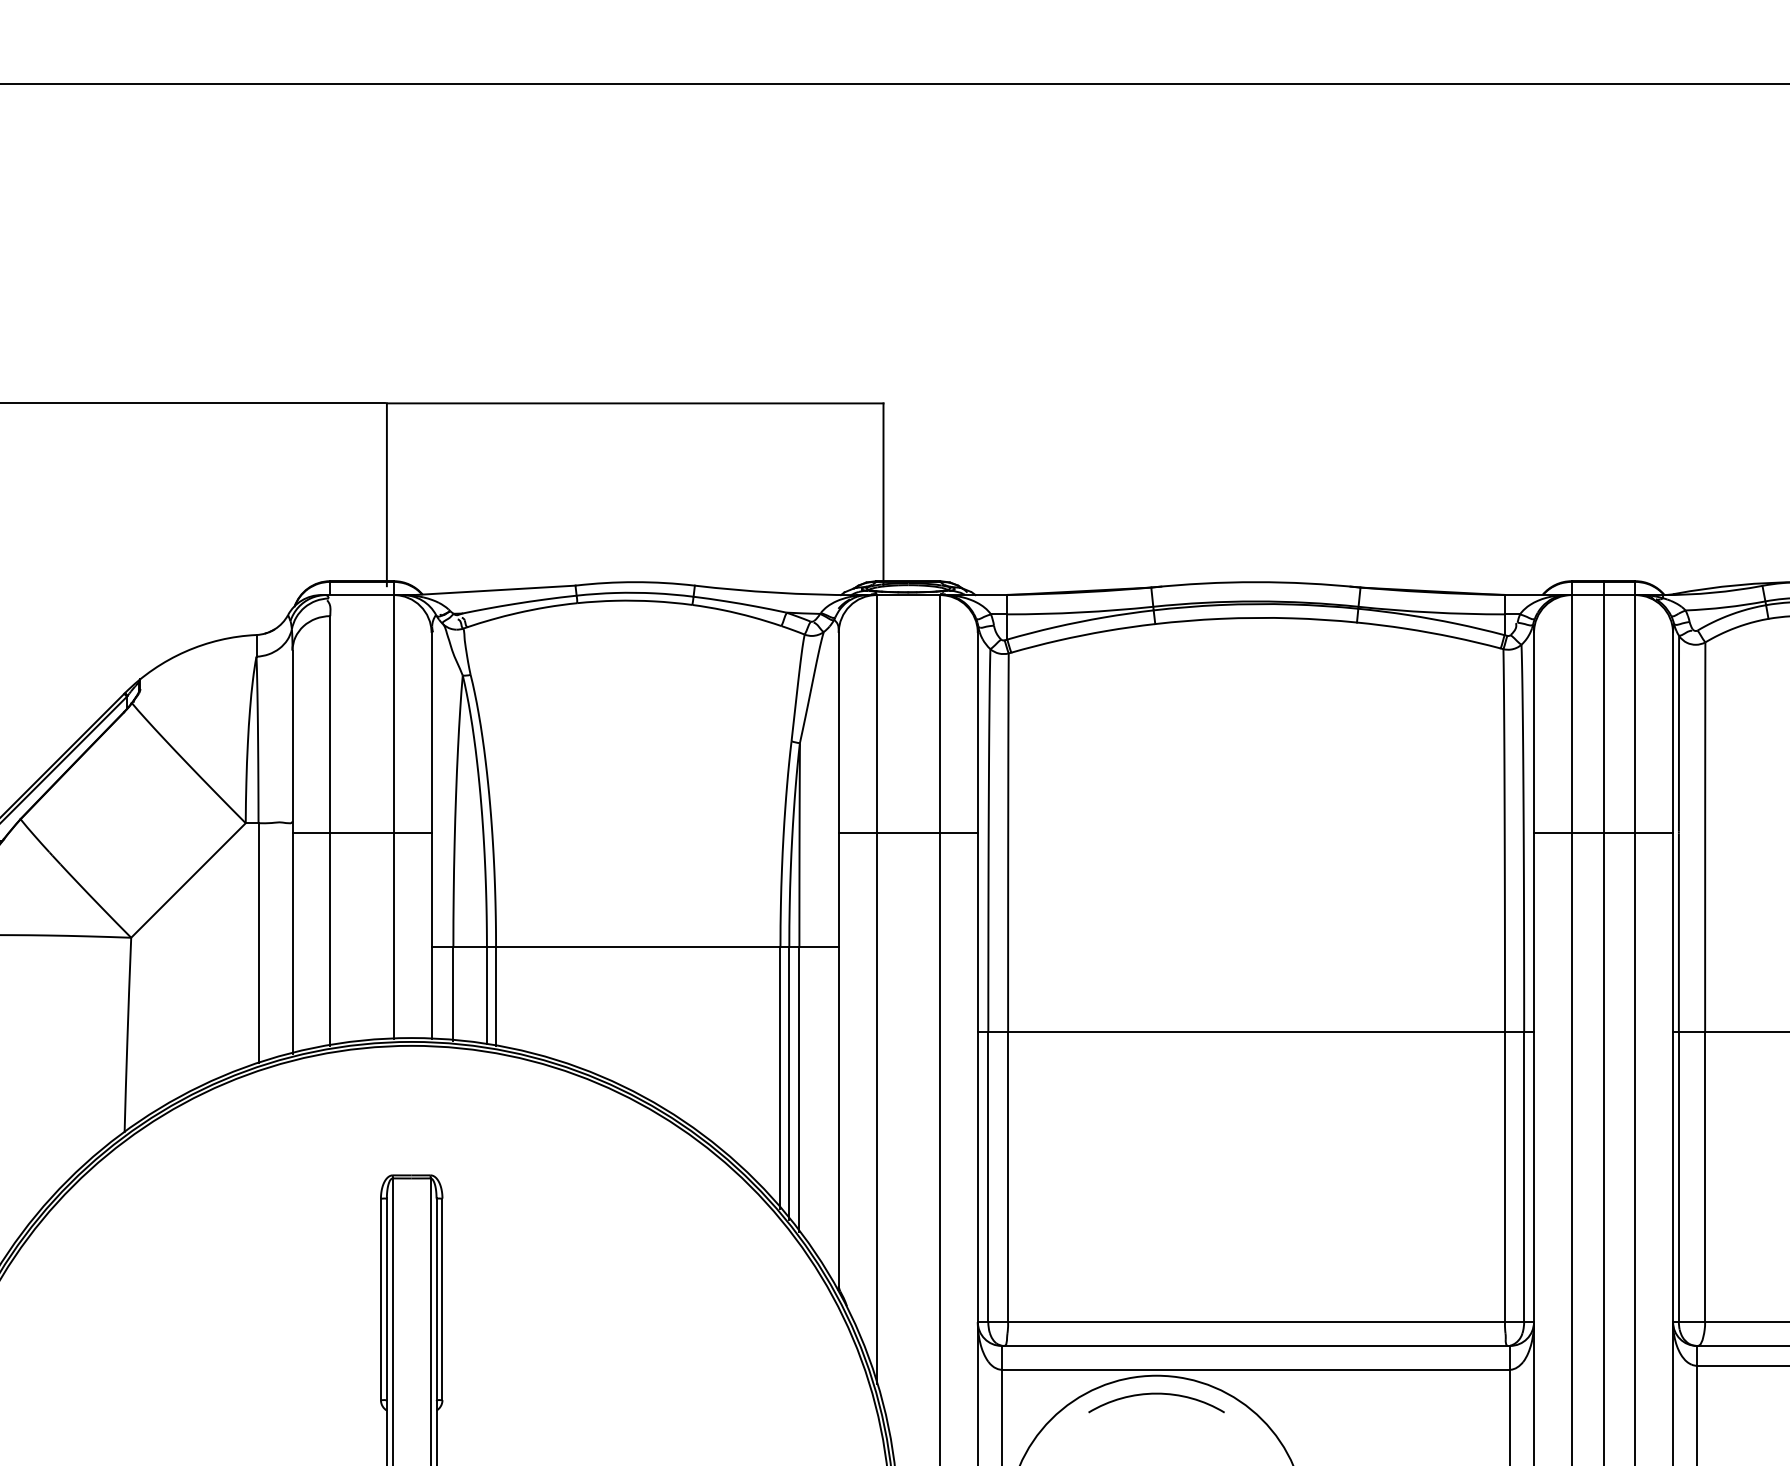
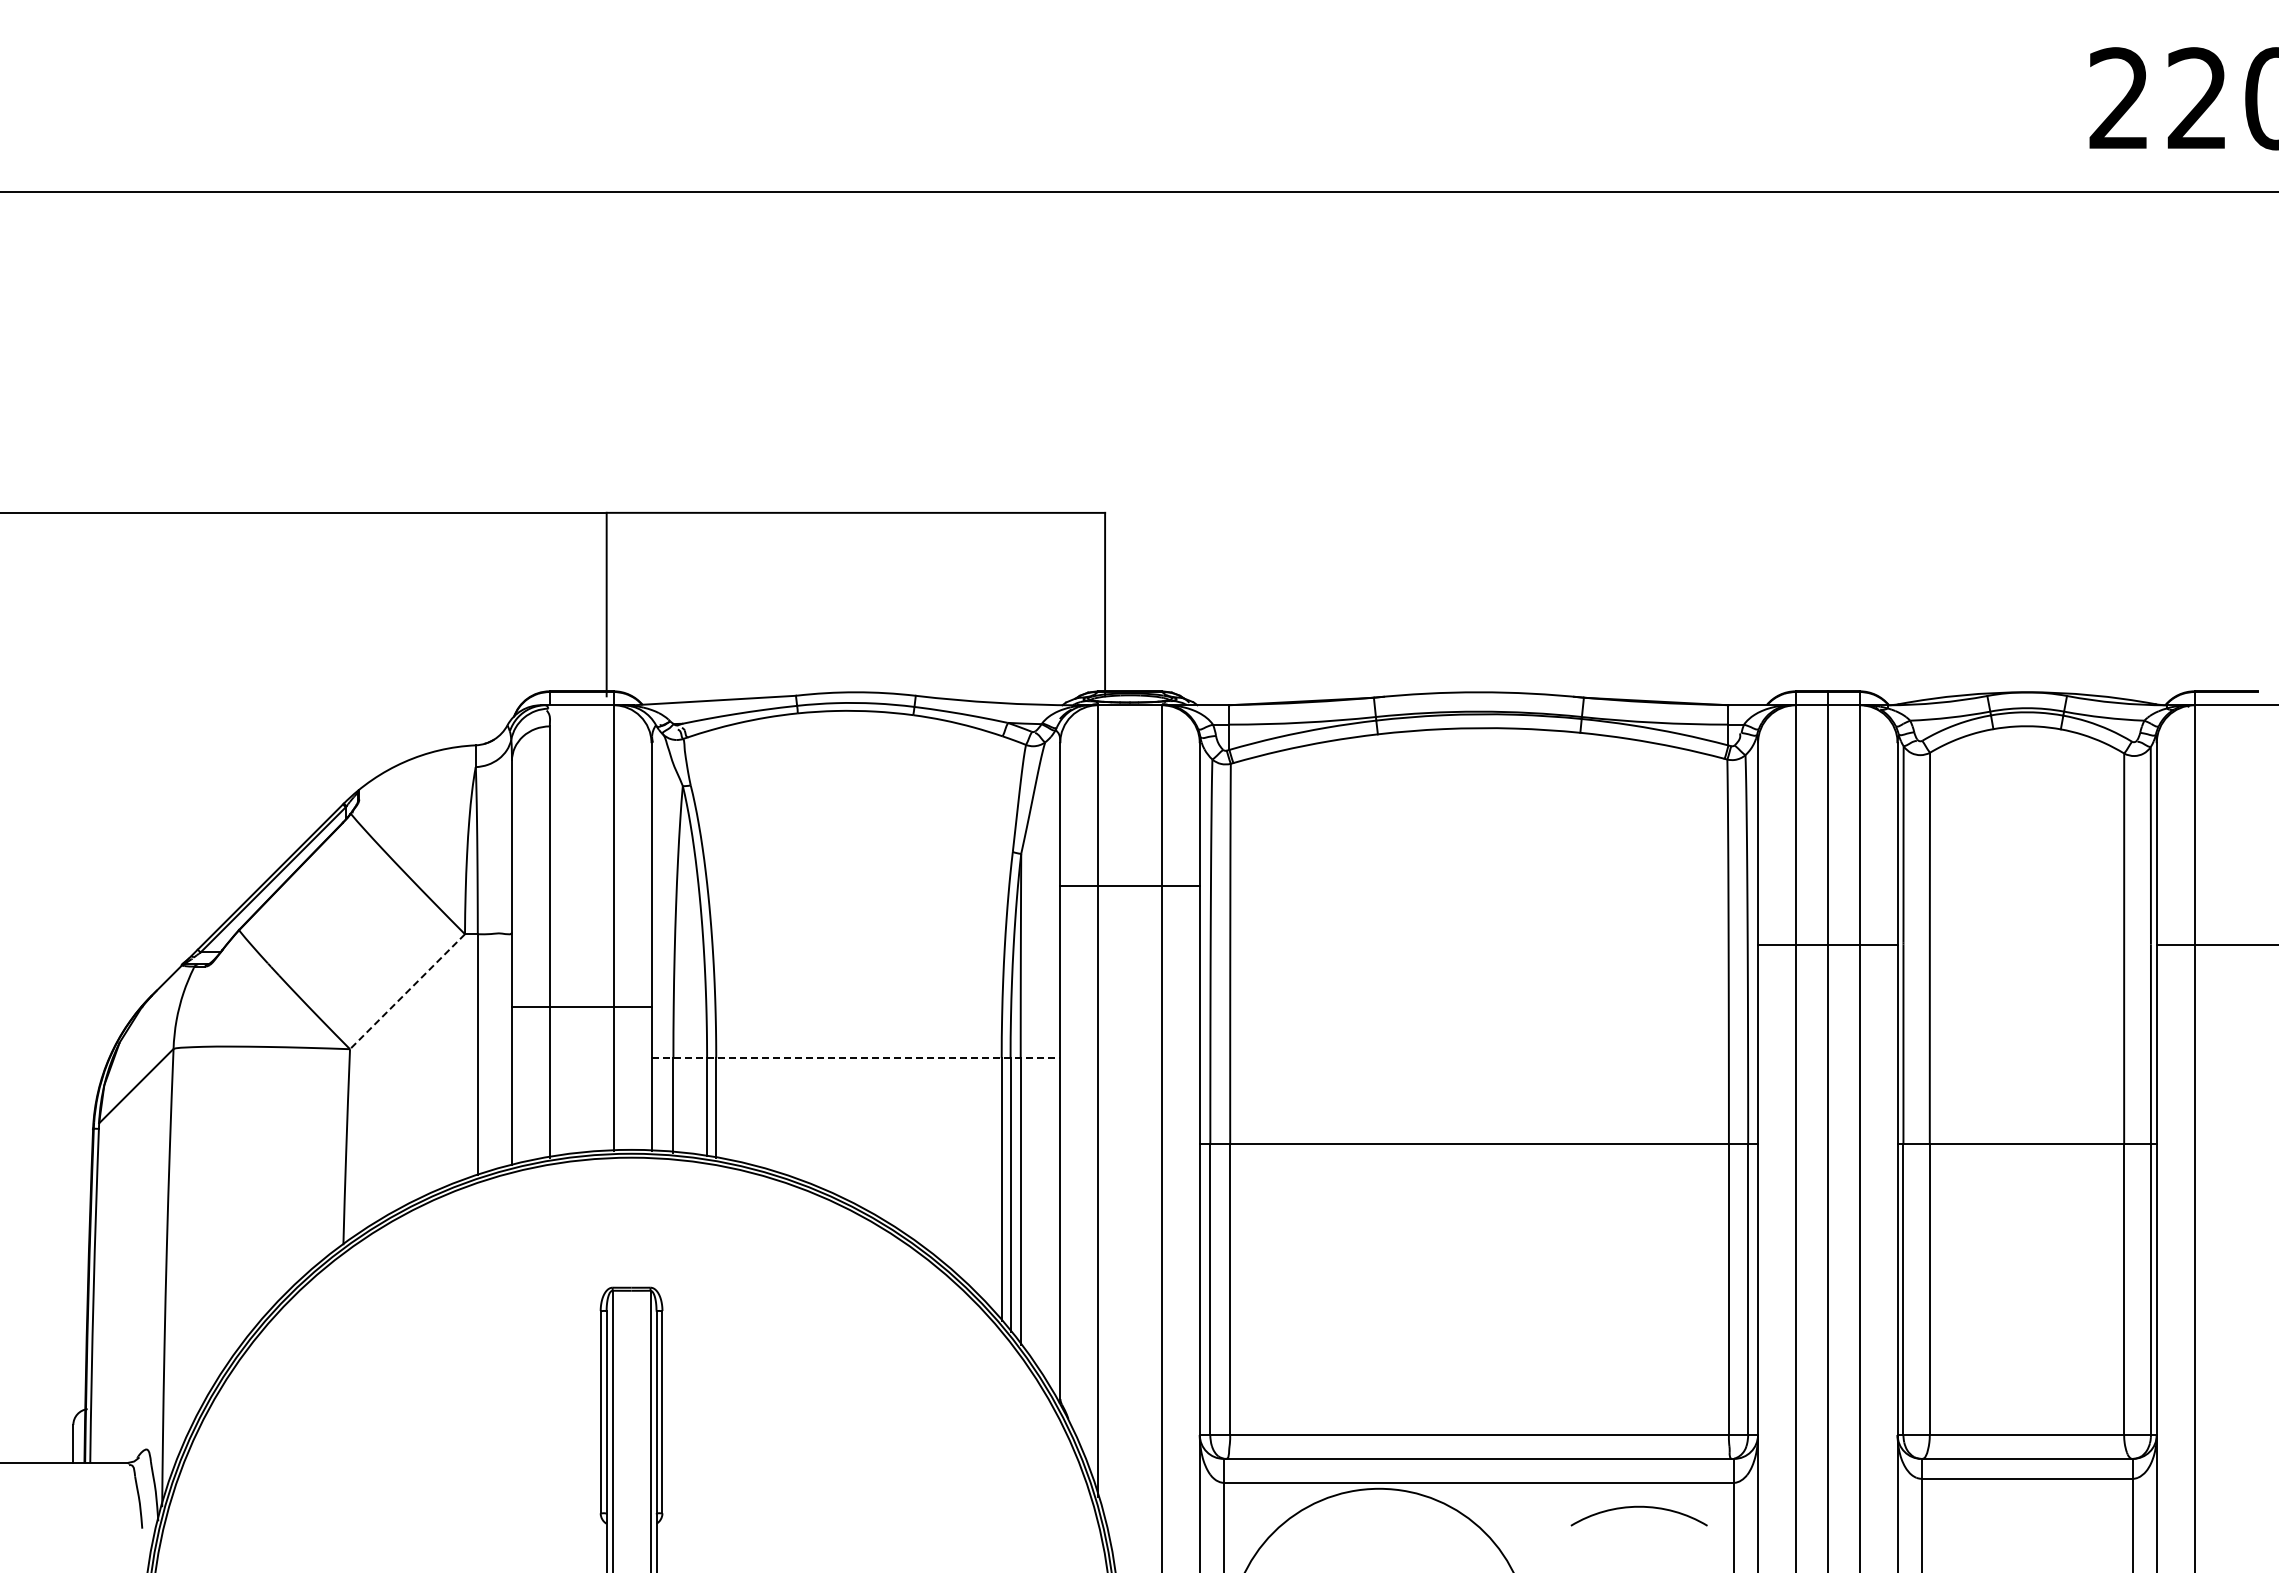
line: (361, 833) -> (581, 1006), moved
line: (907, 833) -> (1129, 885), moved
line: (188, 881) -> (407, 992), solid -> dashed
line: (635, 947) -> (856, 1058), solid -> dashed
arc: (1155, 1394) -> (1638, 1507), moved

